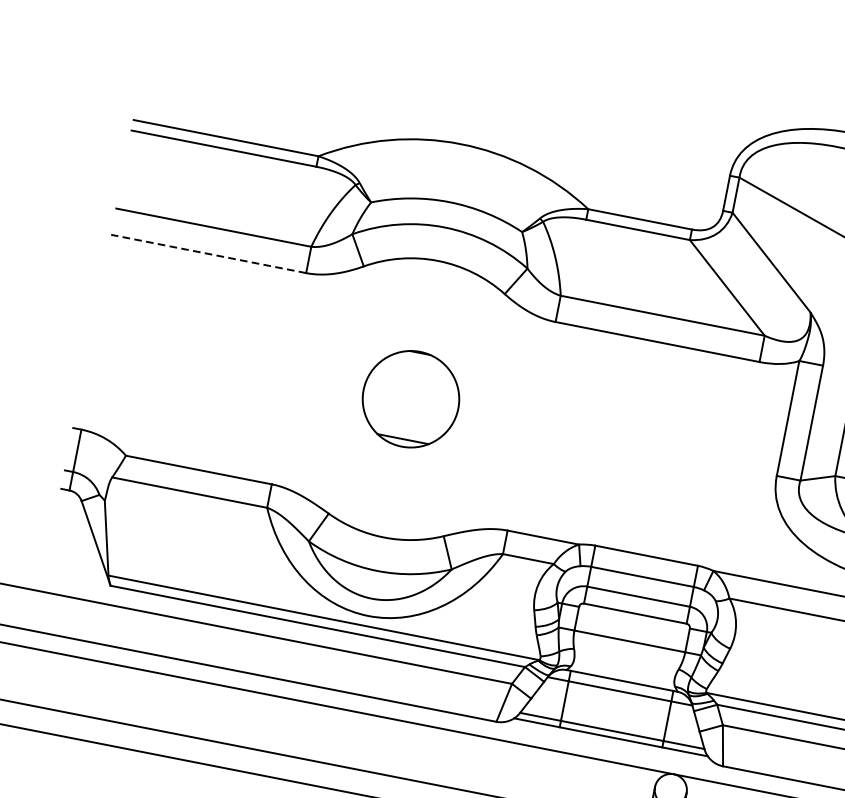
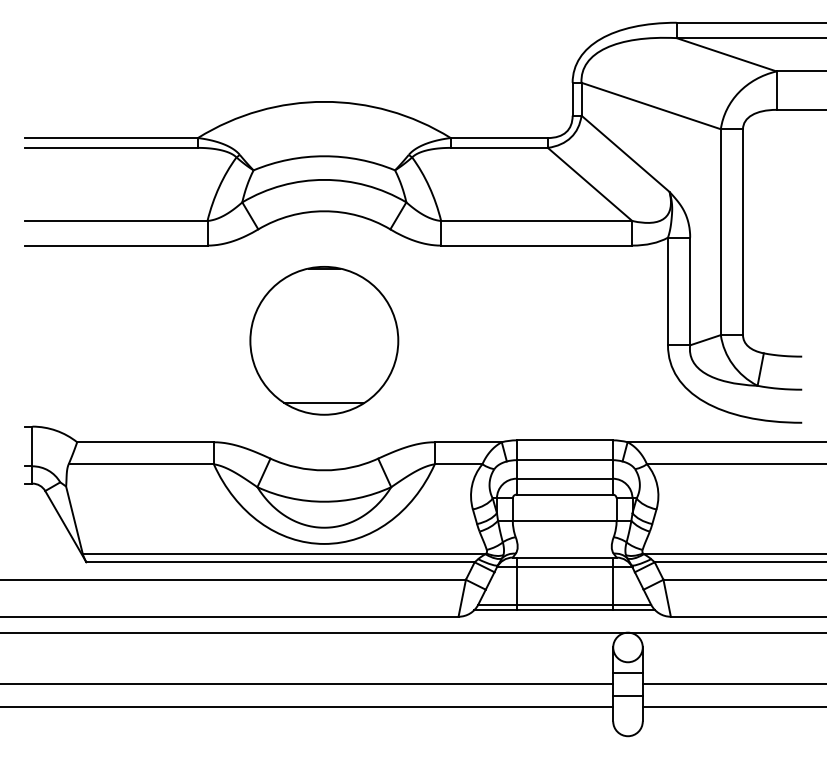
line: (208, 253) -> (115, 245), dashed -> solid
part: (411, 398) -> (324, 340), size x1.67

